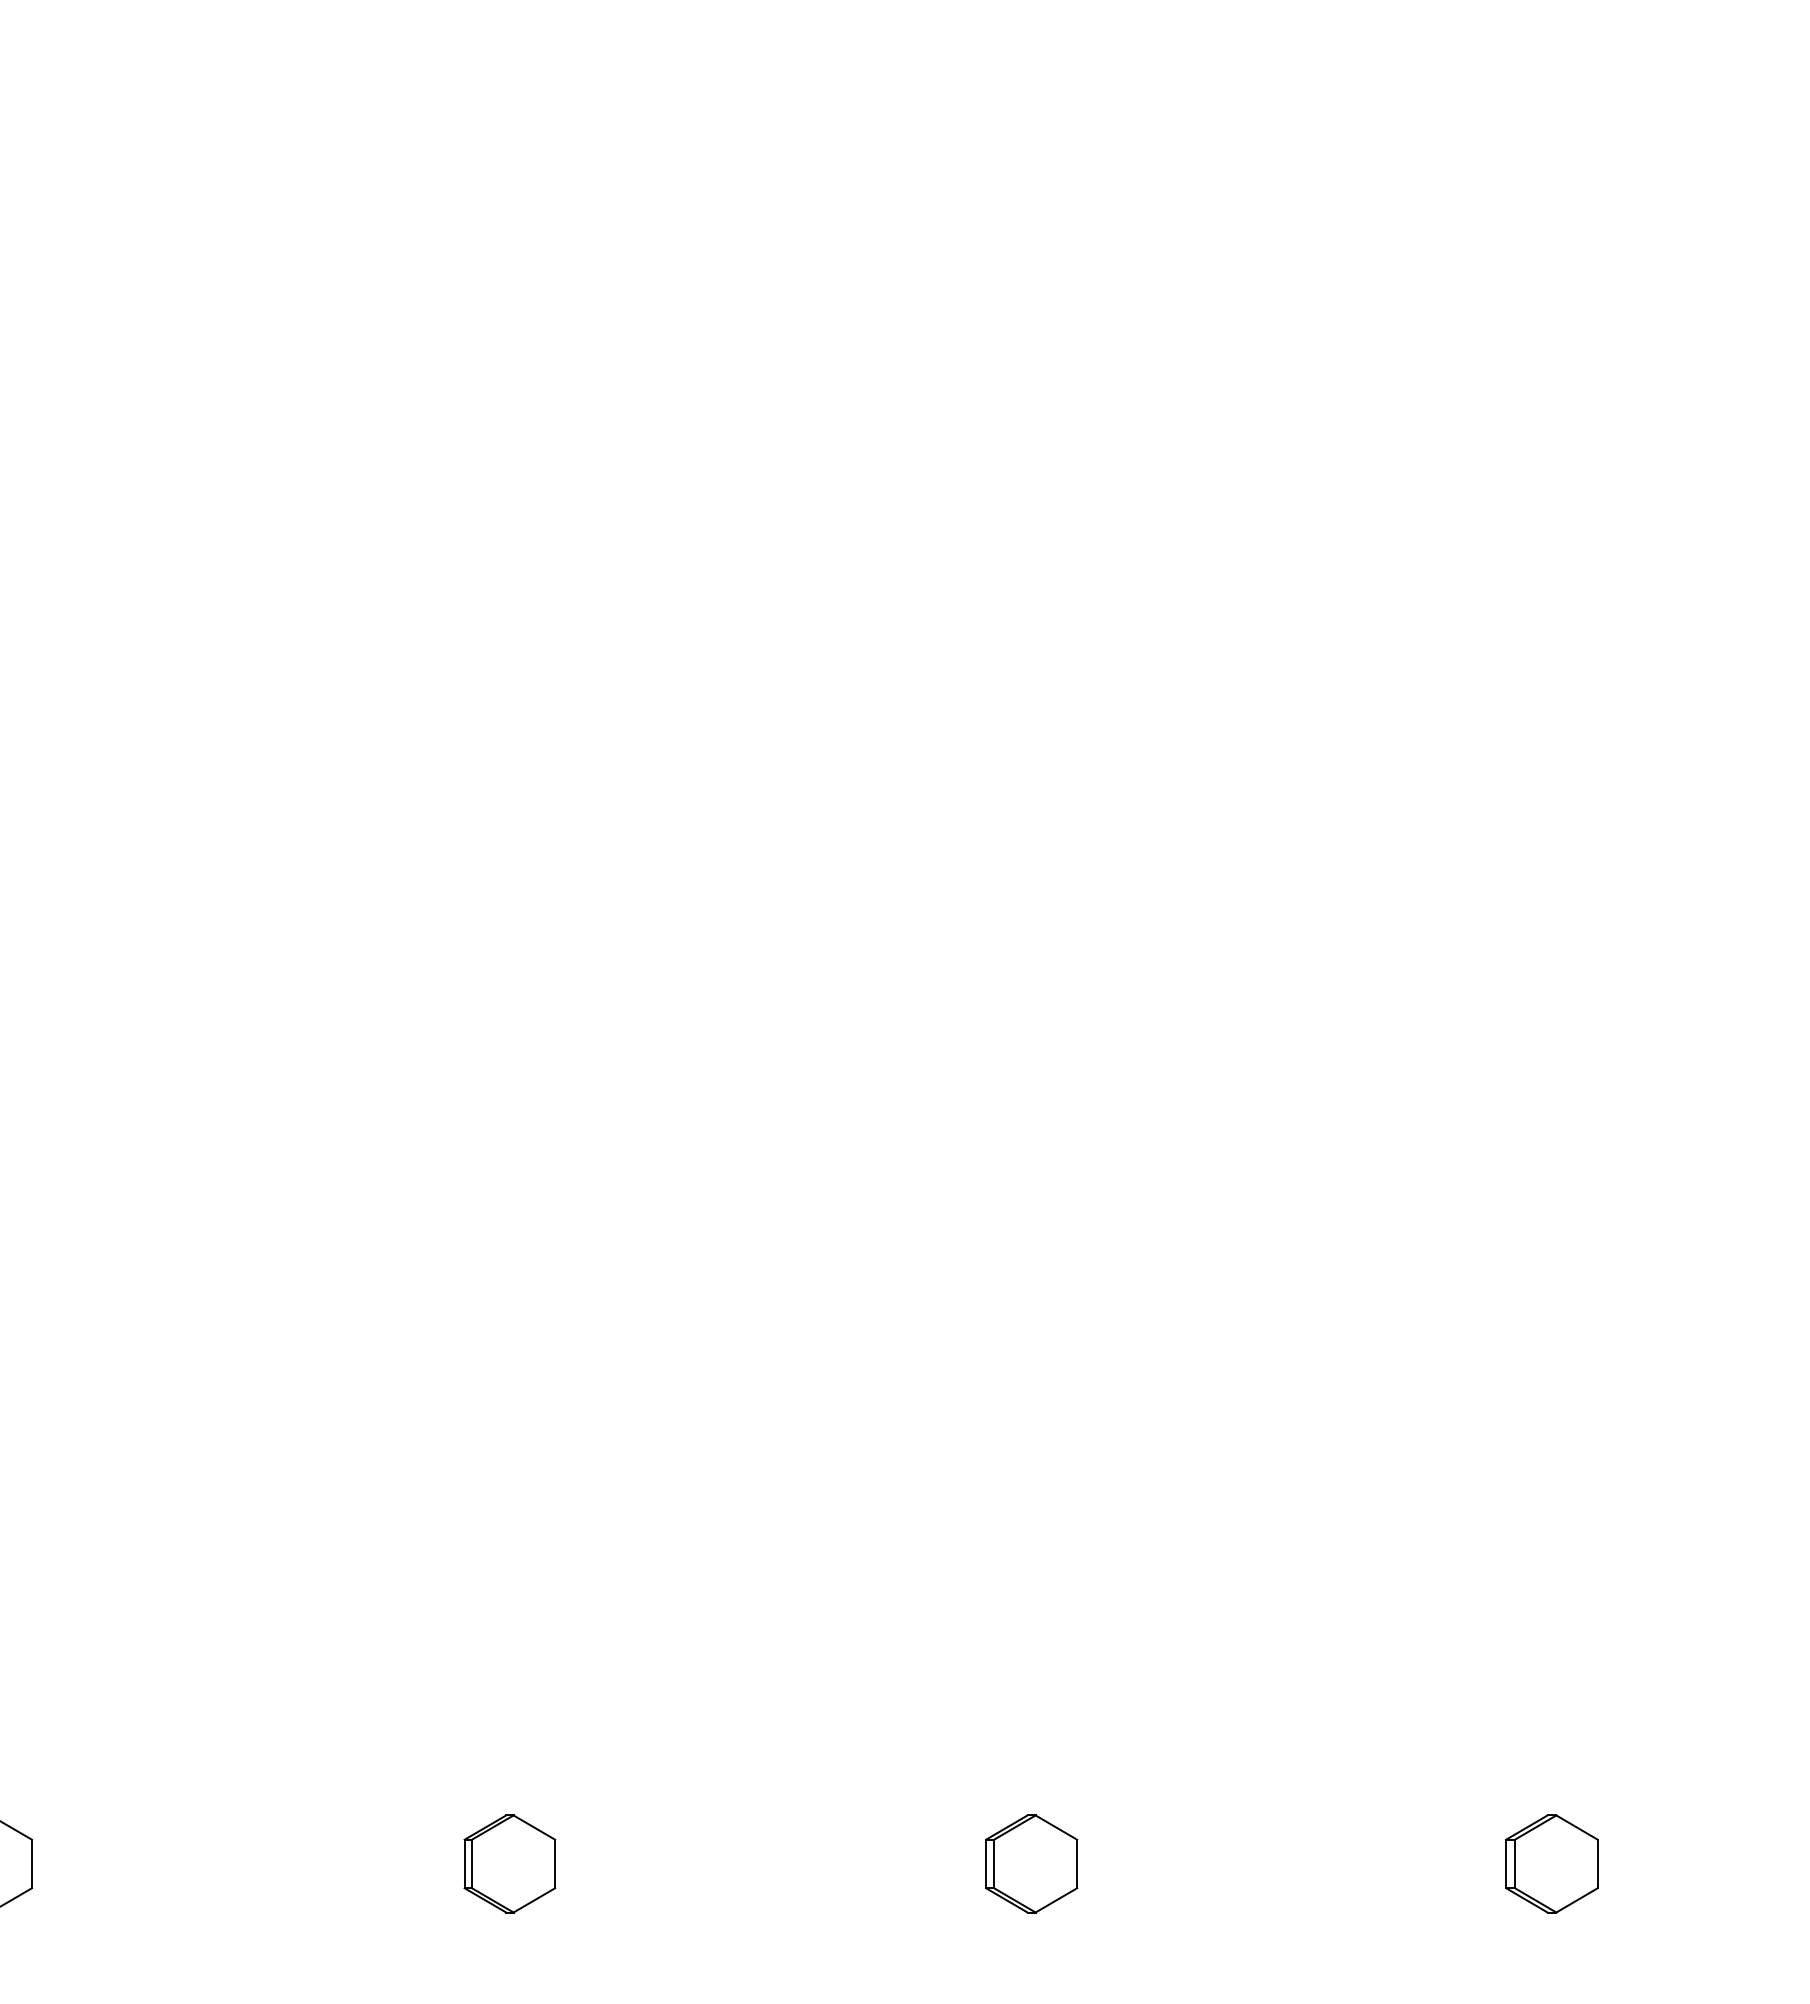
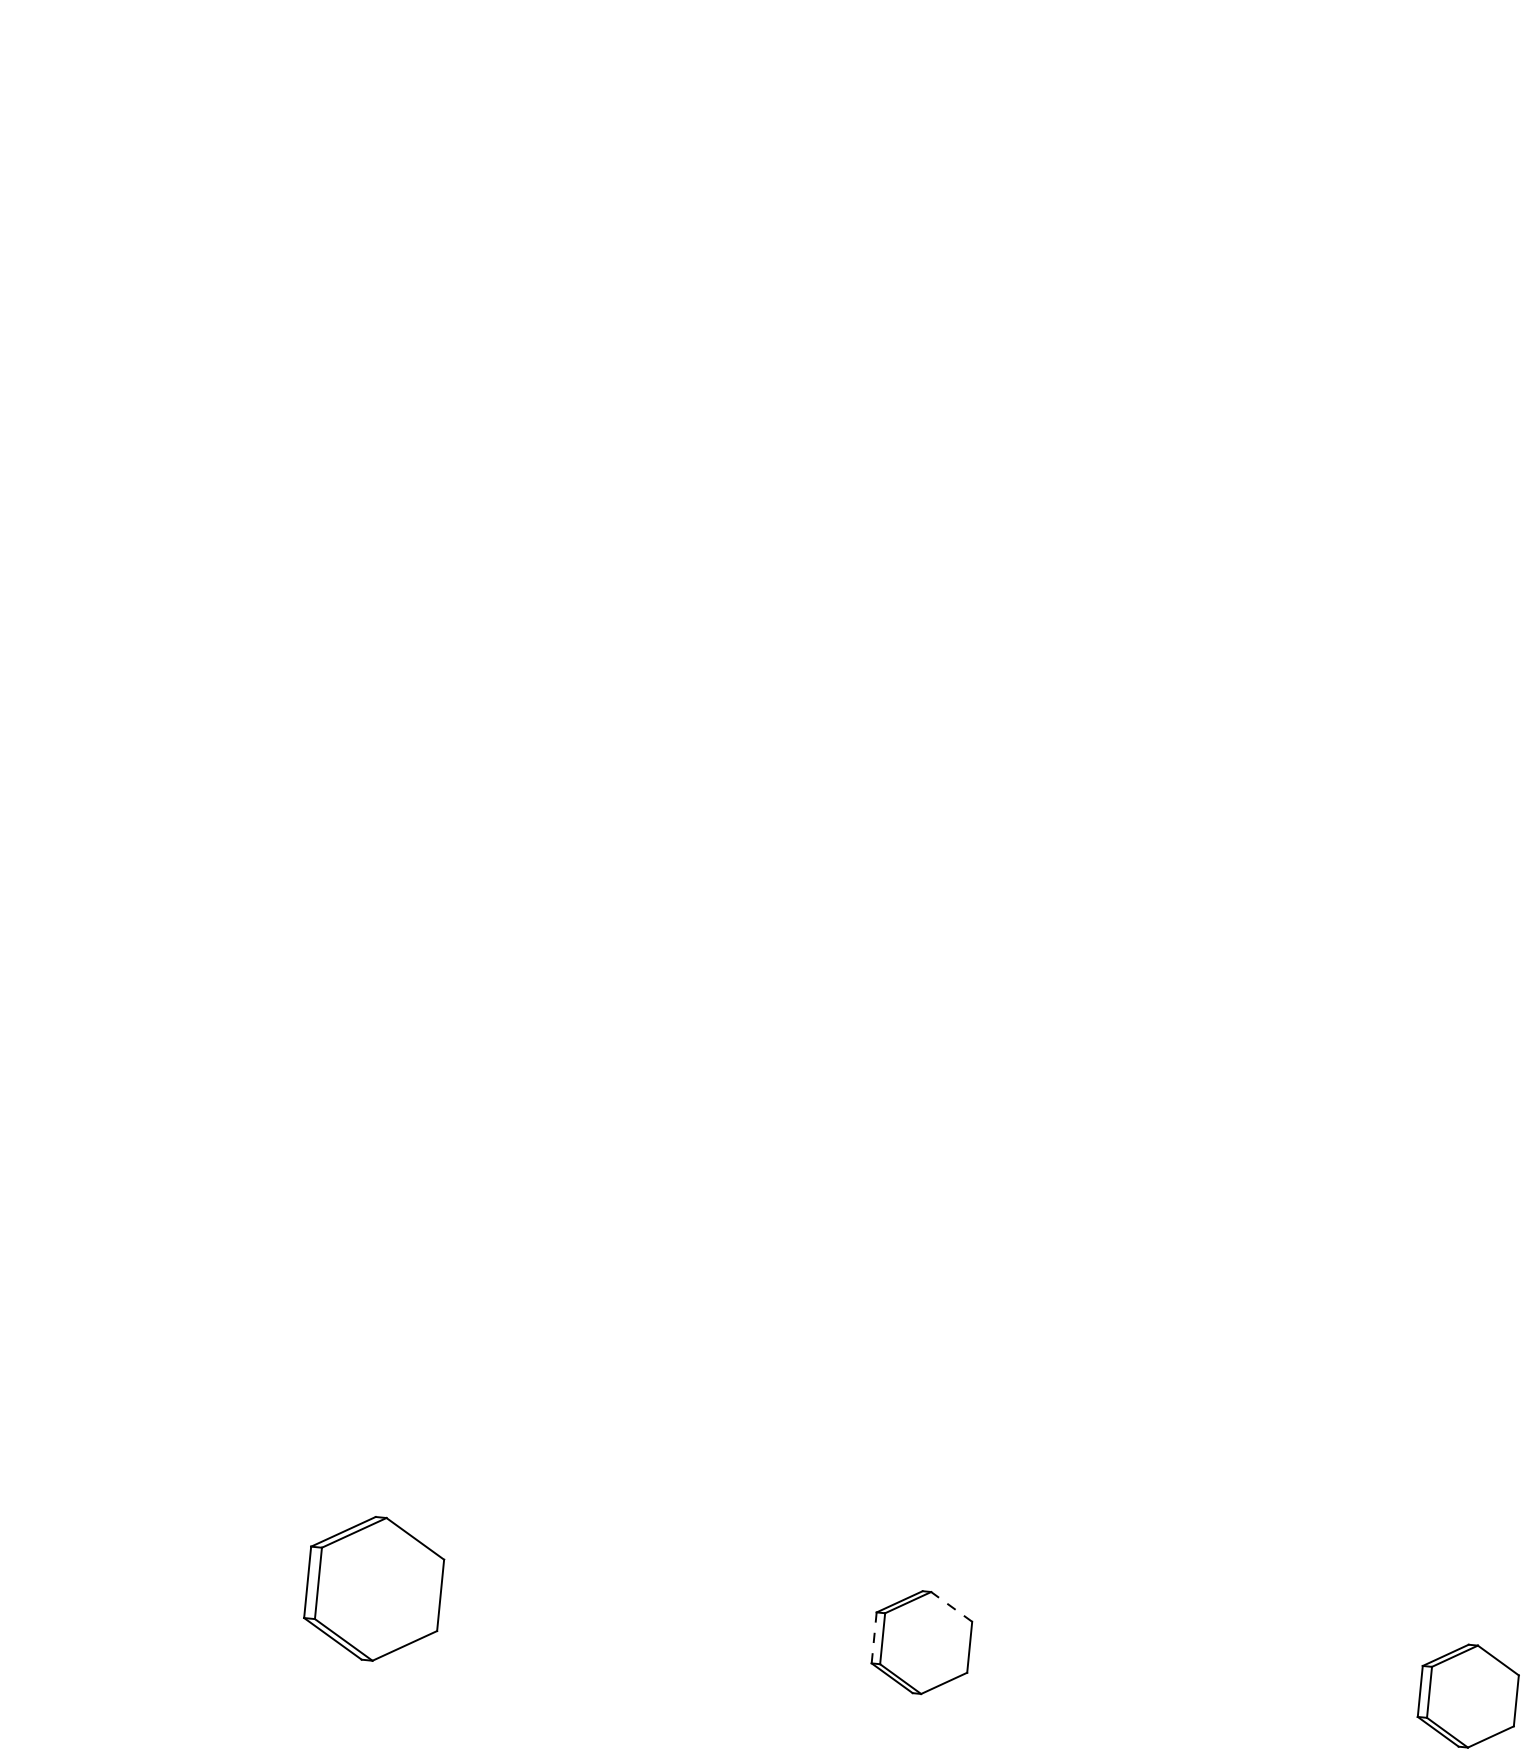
line: (1055, 1827) -> (950, 1606), solid -> dashed
part: (509, 1863) -> (373, 1588), size x1.4
line: (986, 1863) -> (874, 1637), solid -> dashed

